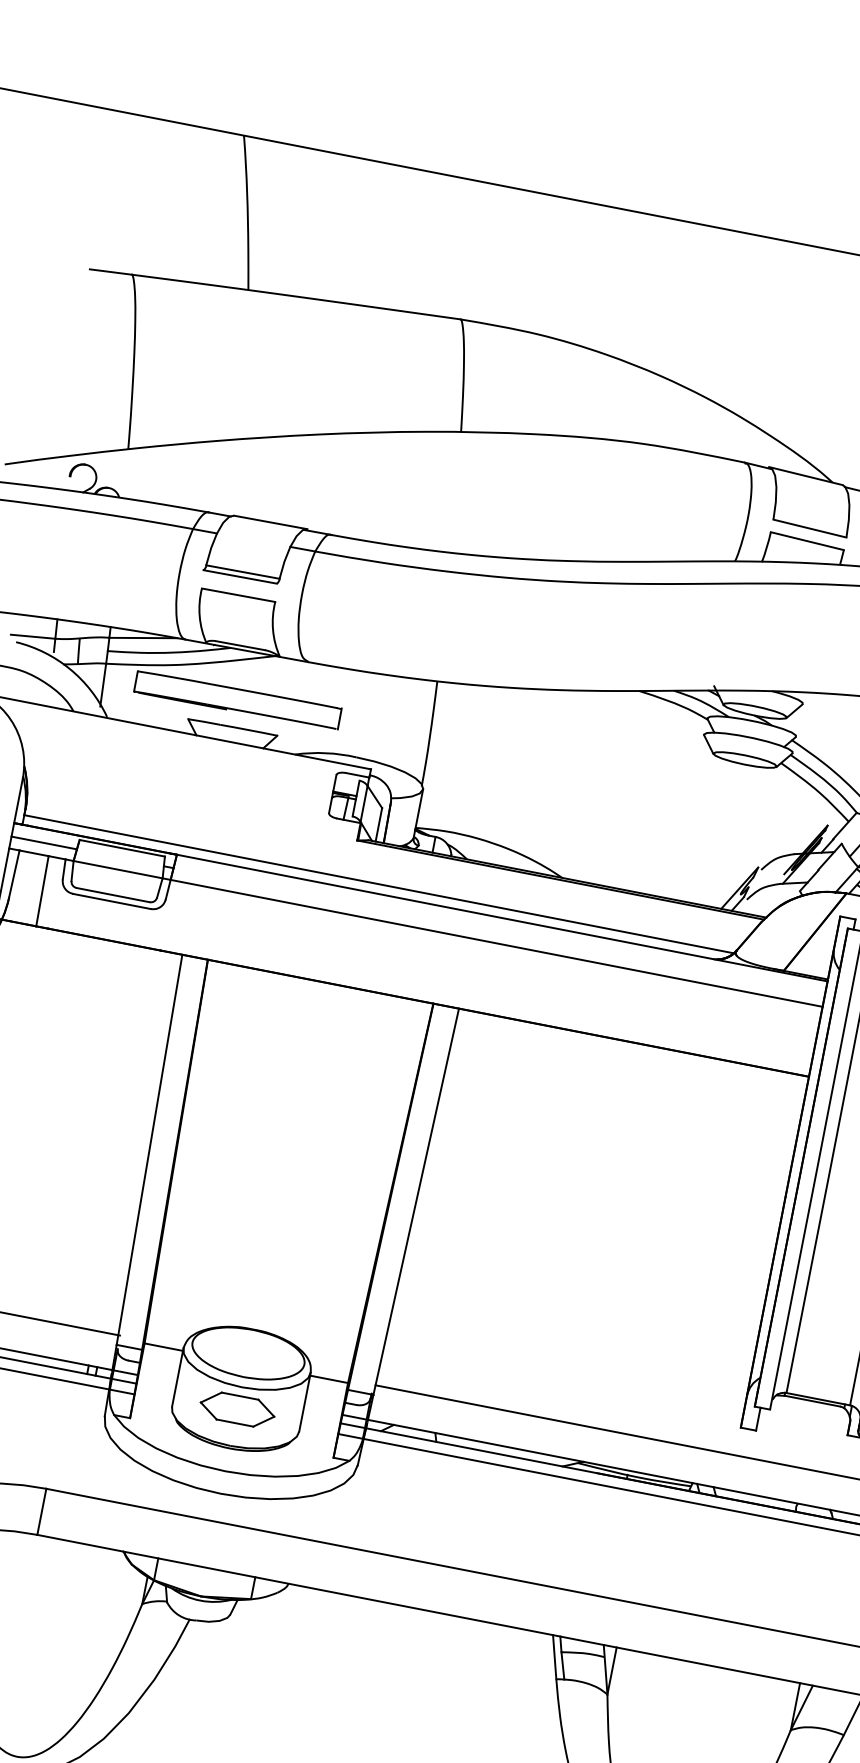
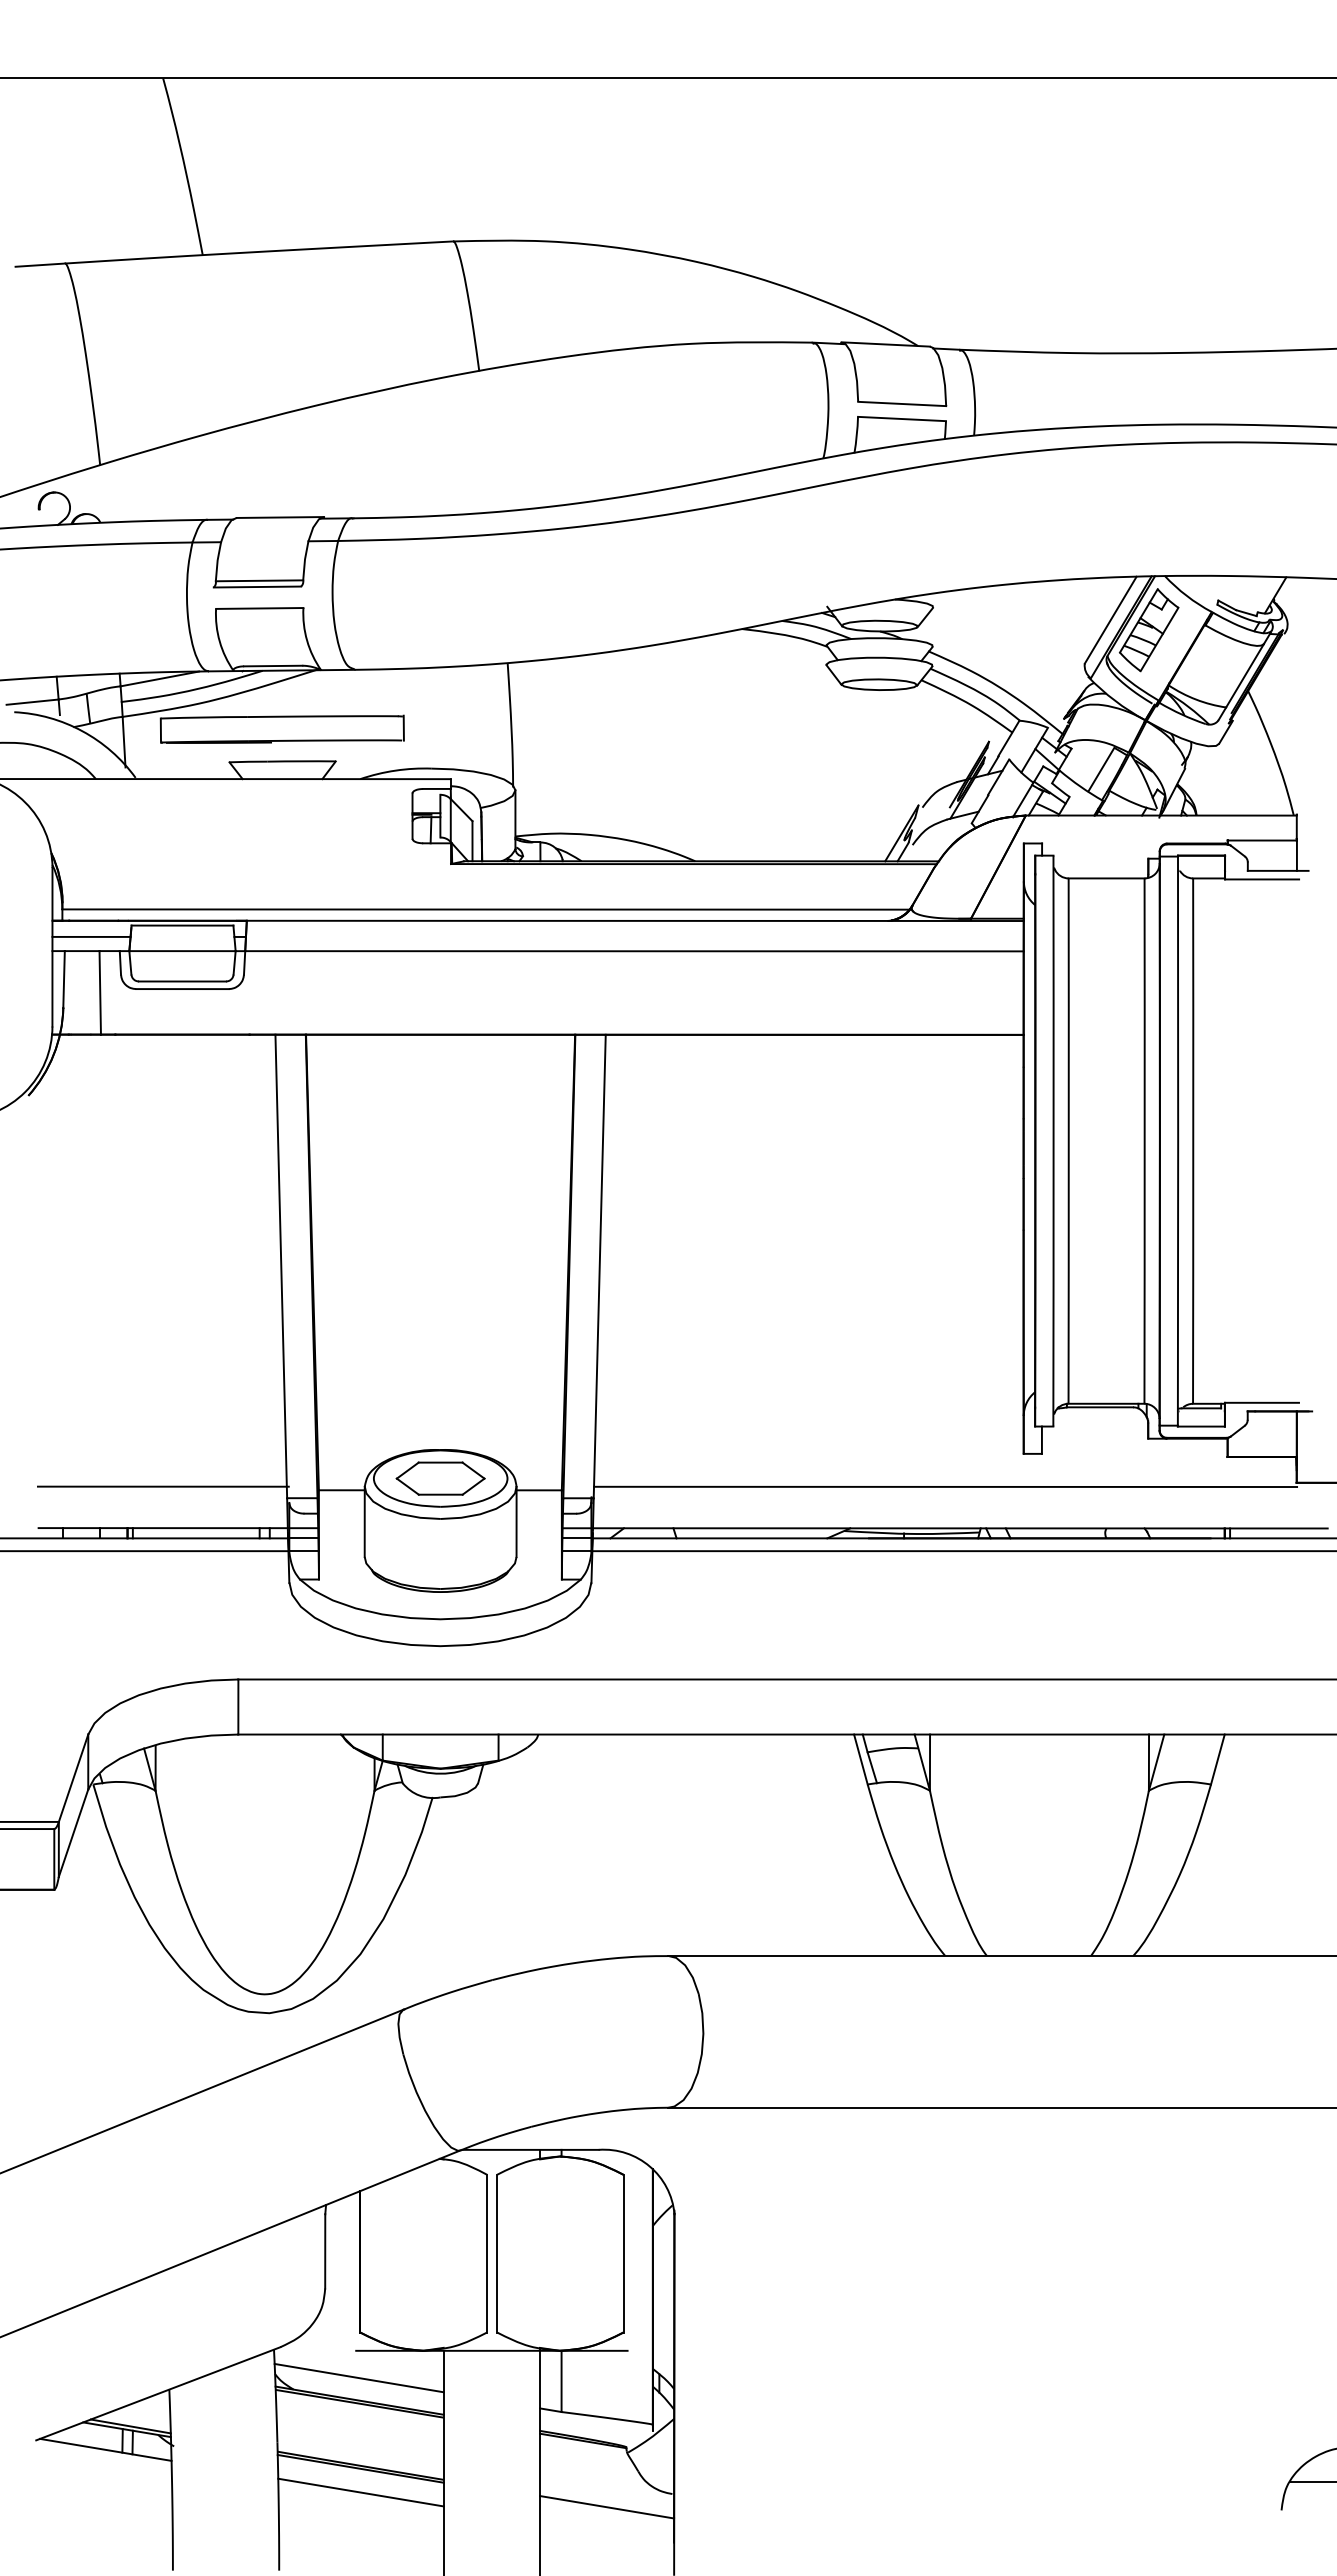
part: (237, 1409) -> (440, 1478), moved

